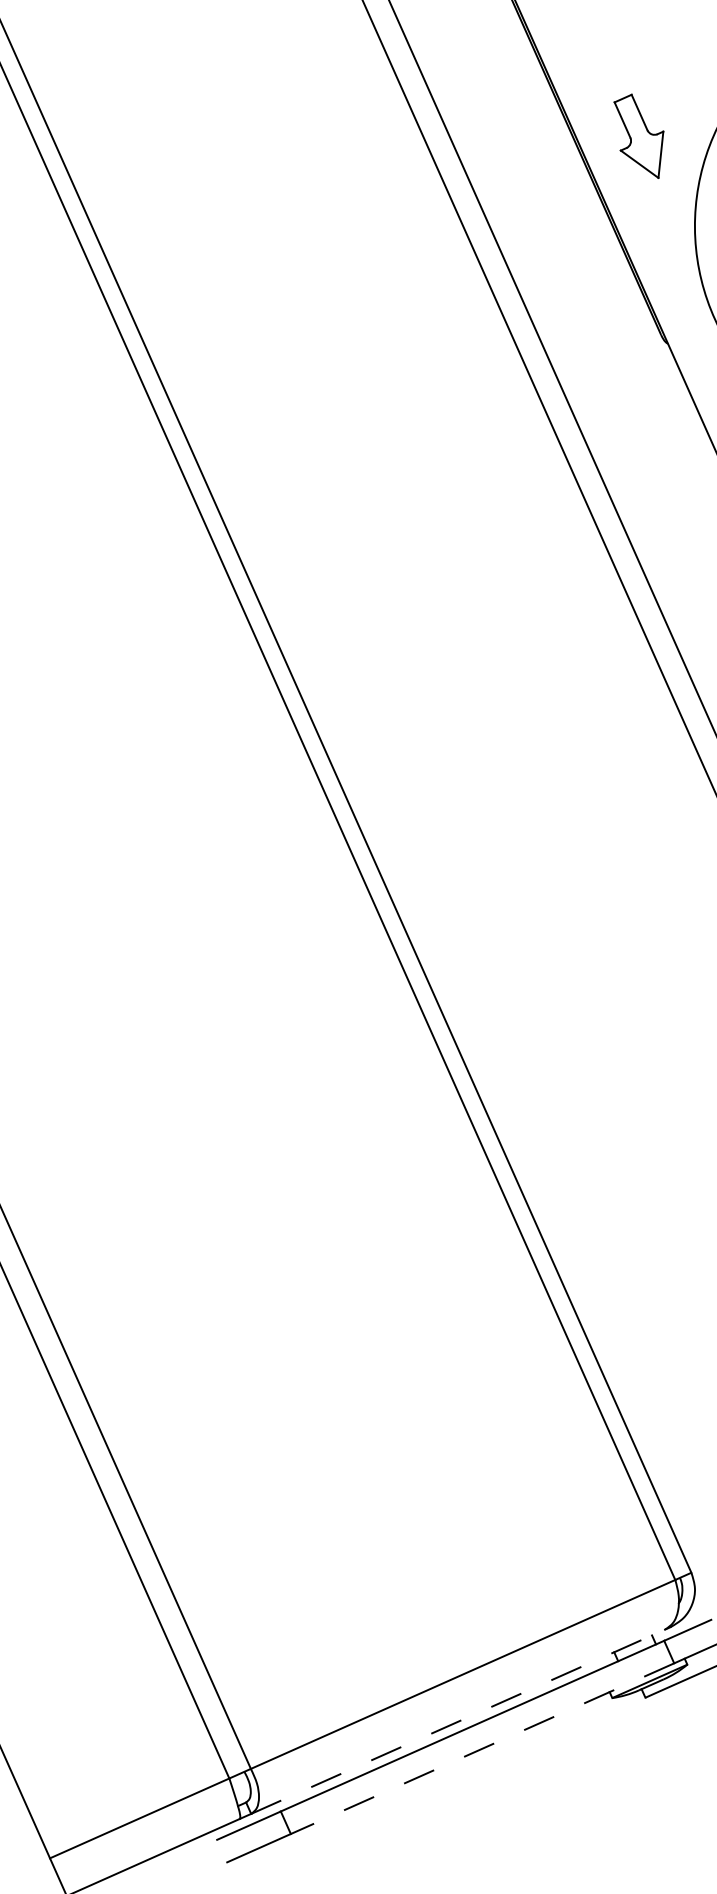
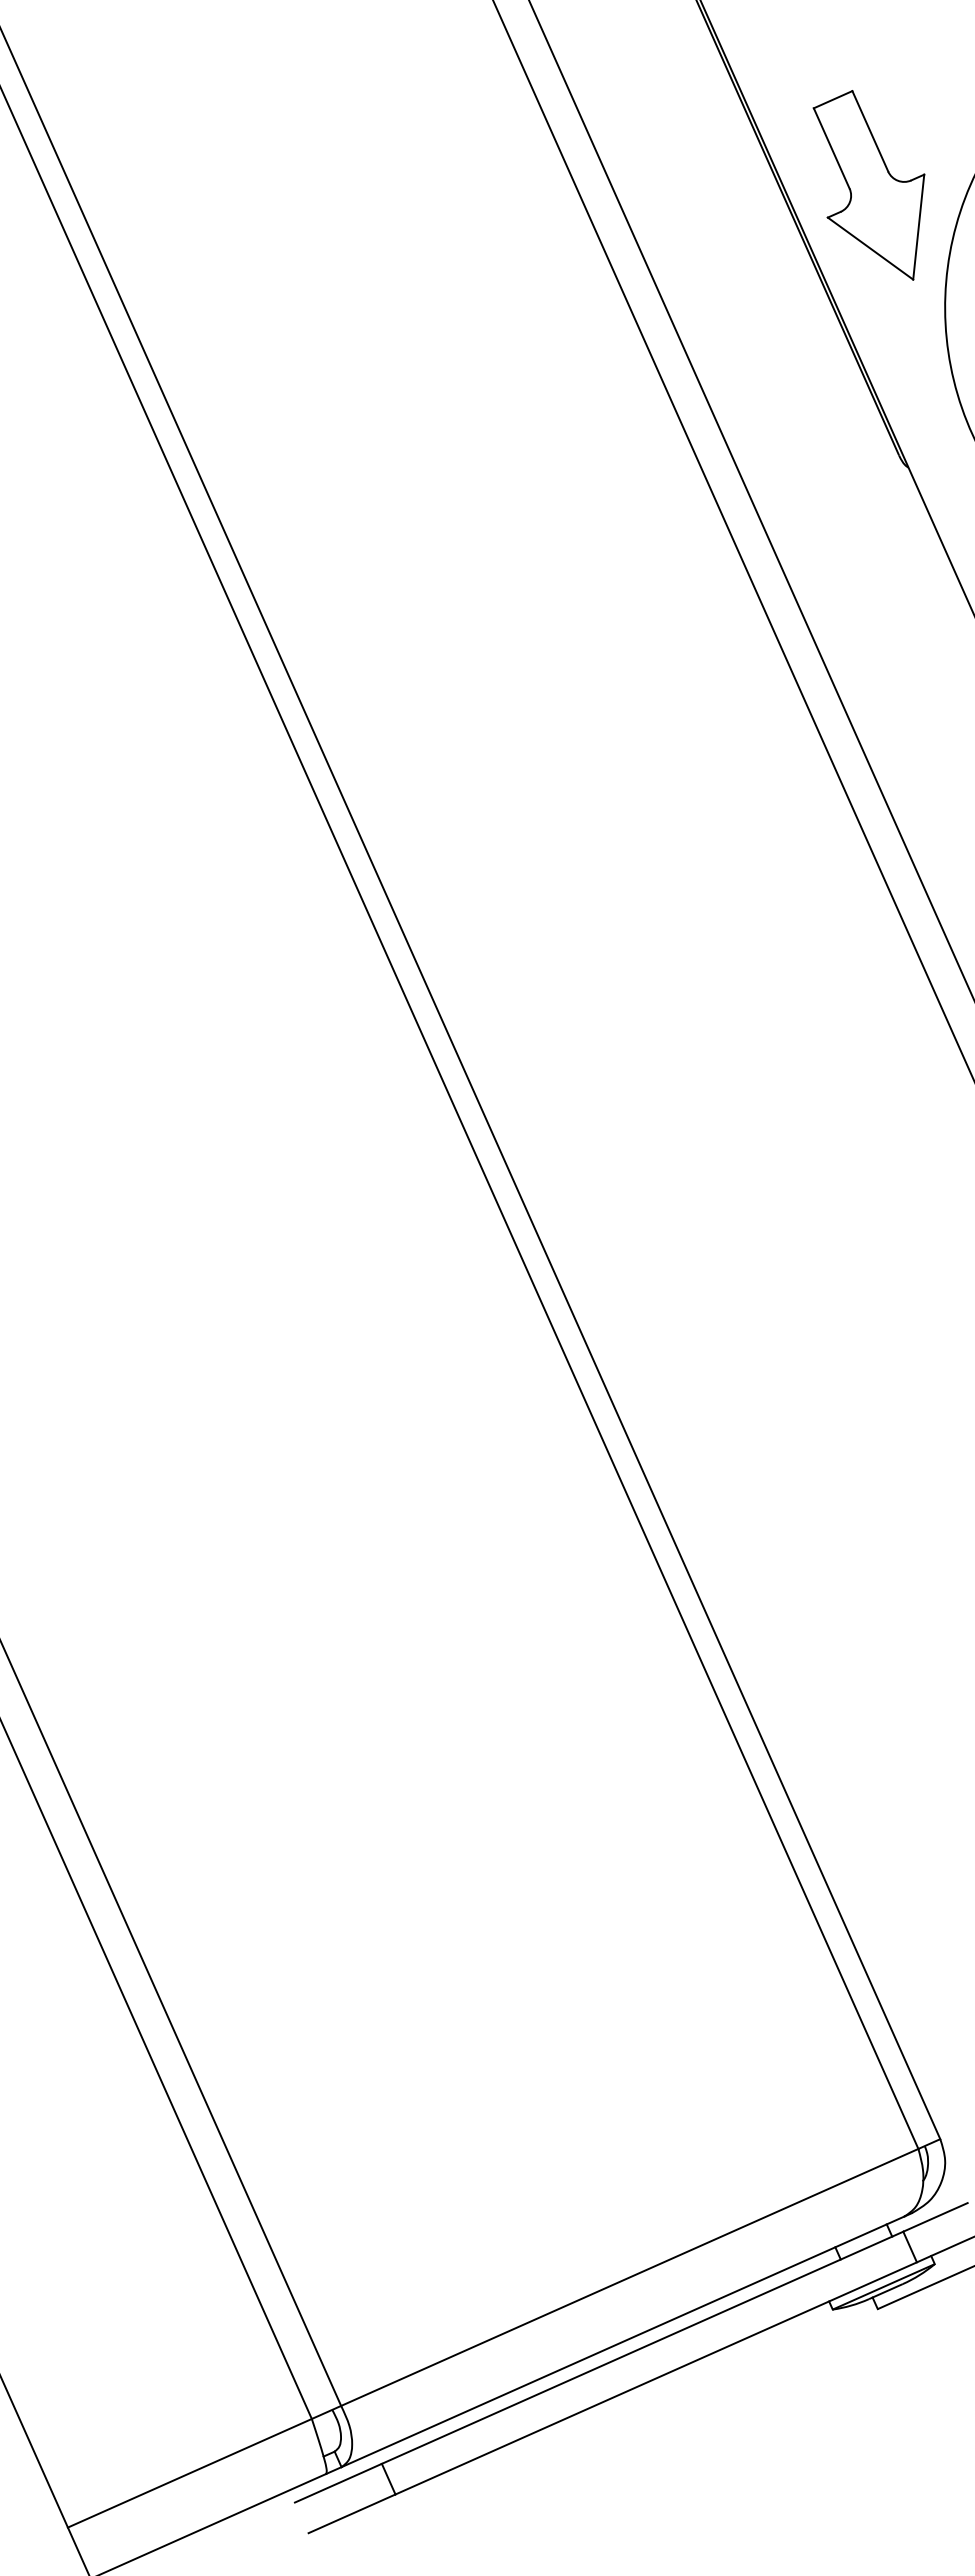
part: (638, 136) -> (868, 185), size x1.67
line: (458, 1721) -> (623, 2341), dashed -> solid
line: (482, 1748) -> (655, 2378), dashed -> solid

